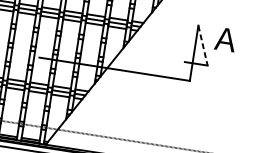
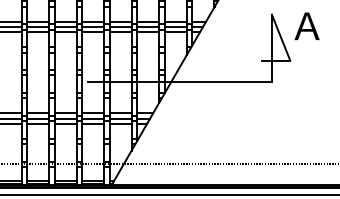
line: (203, 45) -> (281, 37), dashed -> solid

